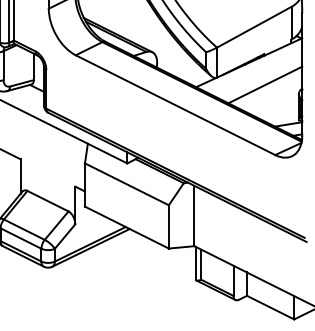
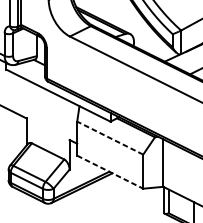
line: (126, 184) -> (109, 138), solid -> dashed
line: (126, 227) -> (109, 172), solid -> dashed

